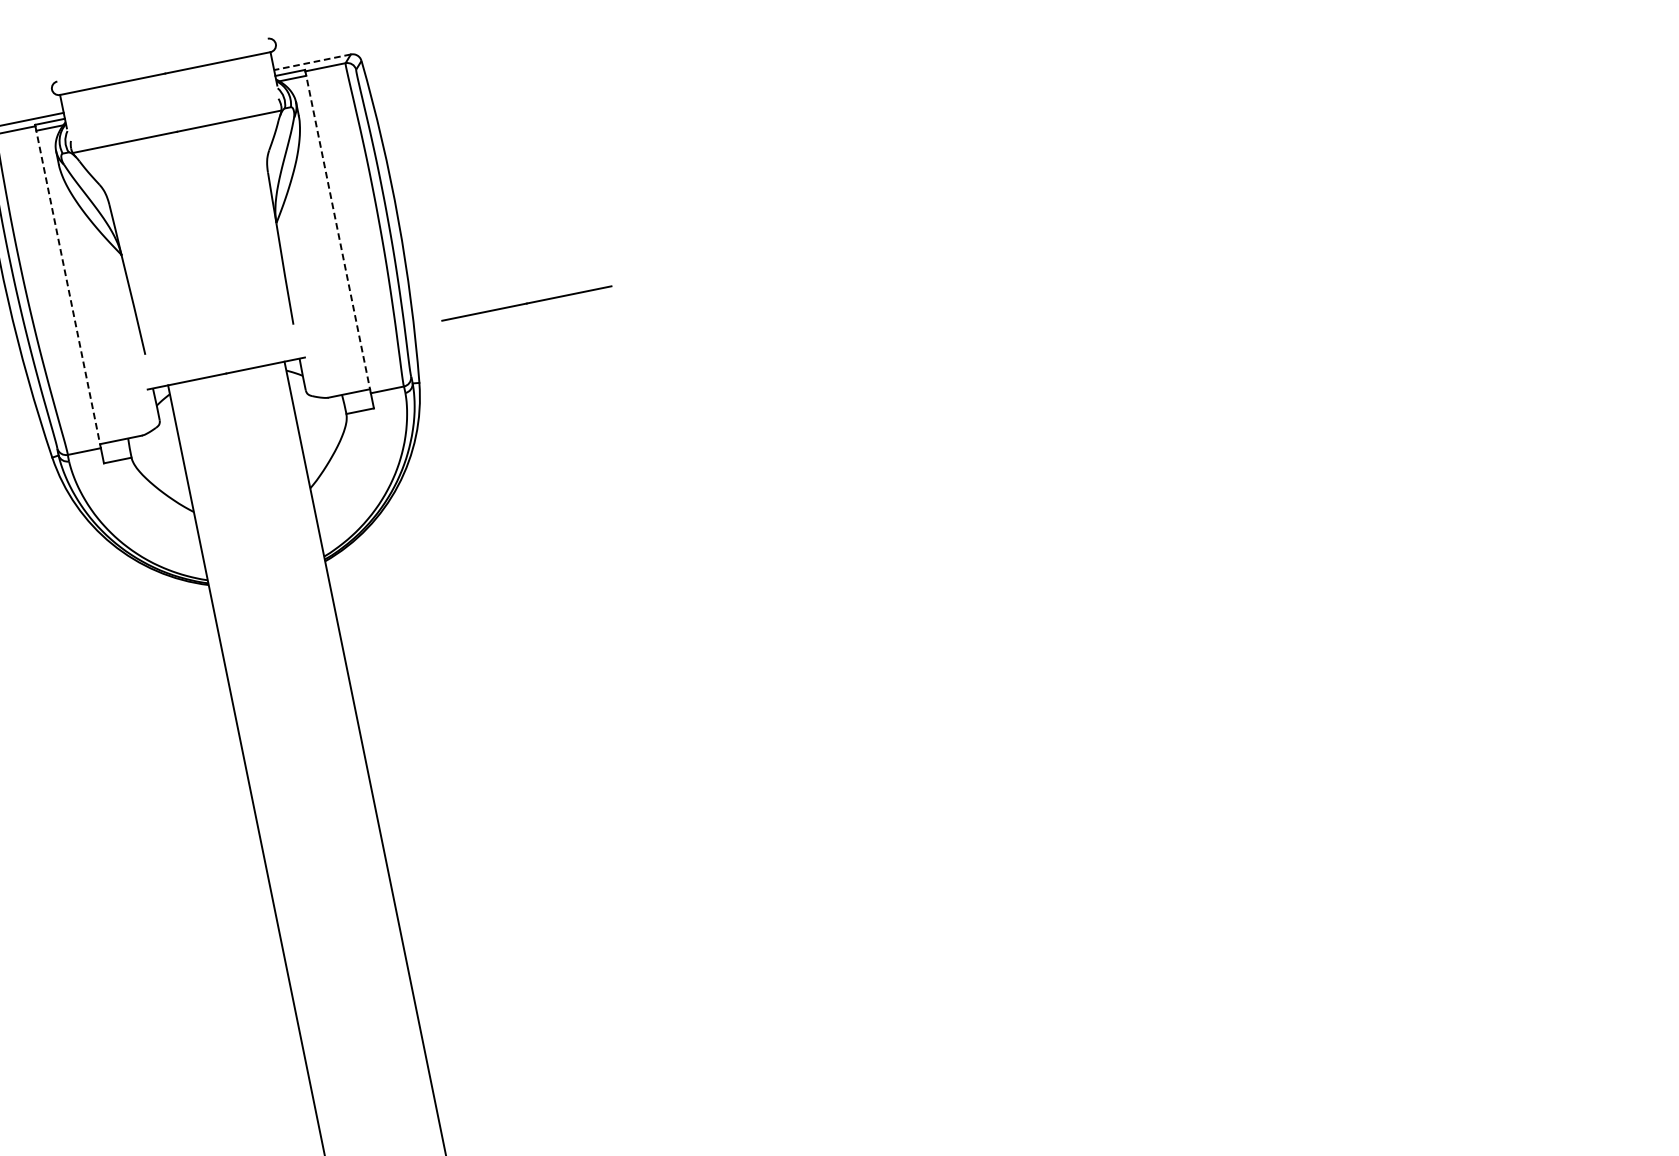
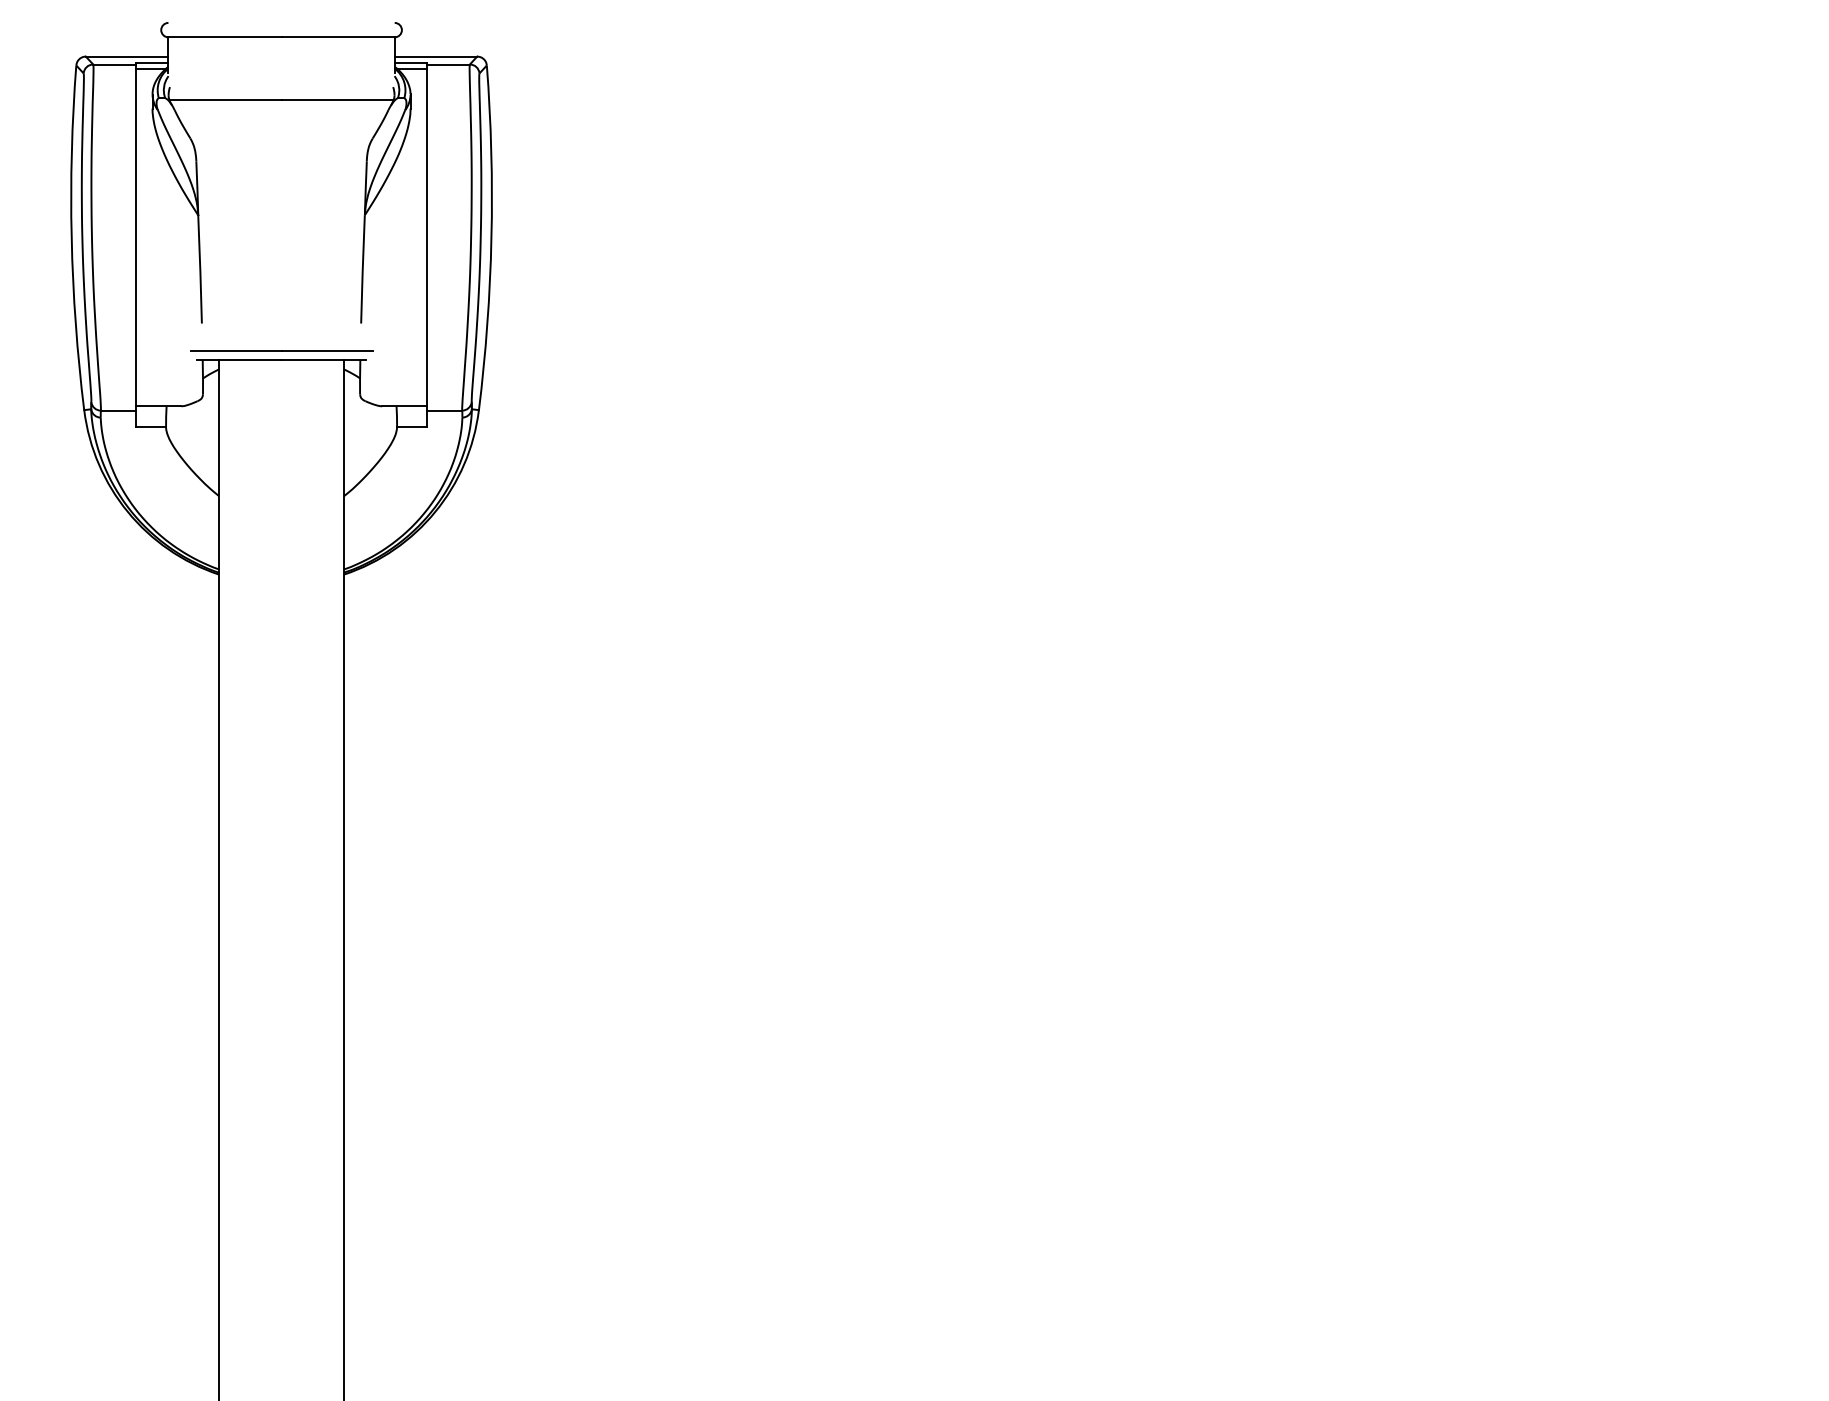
line: (312, 62) -> (435, 56), dashed -> solid
line: (337, 232) -> (426, 237), dashed -> solid
line: (68, 288) -> (136, 238), dashed -> solid
line: (526, 303) -> (281, 350), moved

